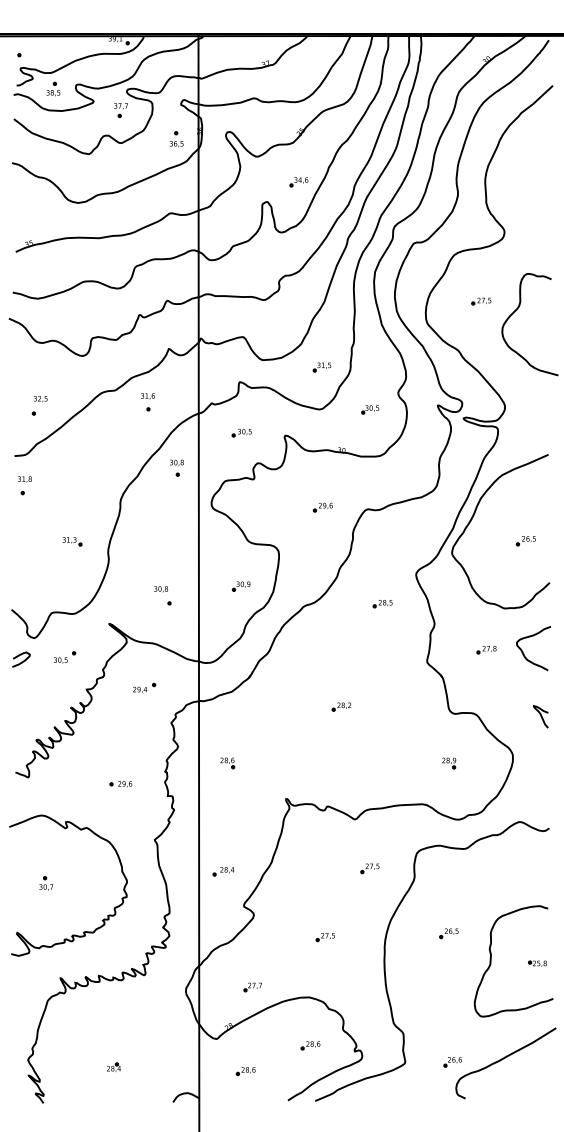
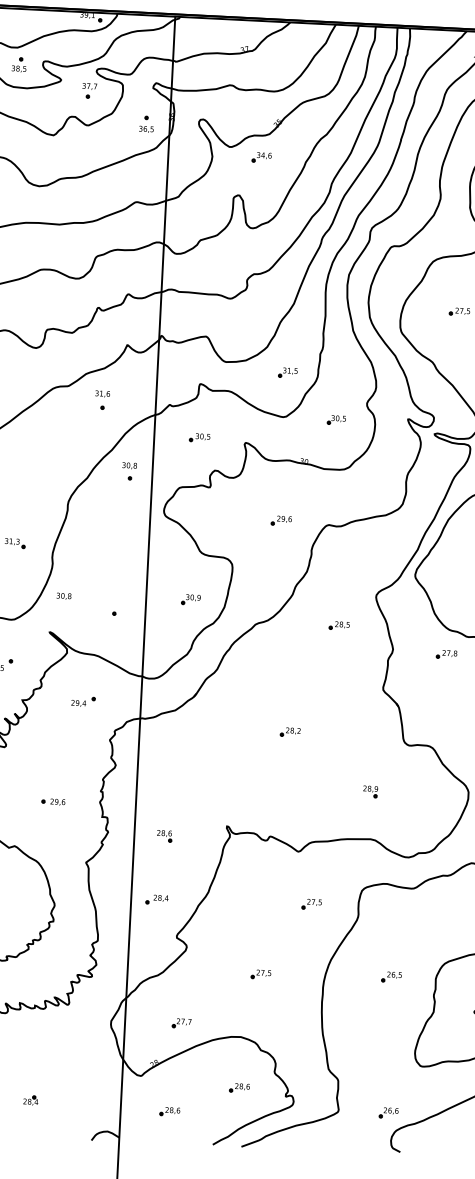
part: (298, 182) -> (261, 157), moved
text: (161, 589) -> (64, 596), moved
part: (486, 650) -> (446, 655), moved
part: (227, 763) -> (164, 836), moved
part: (449, 763) -> (370, 791), moved

